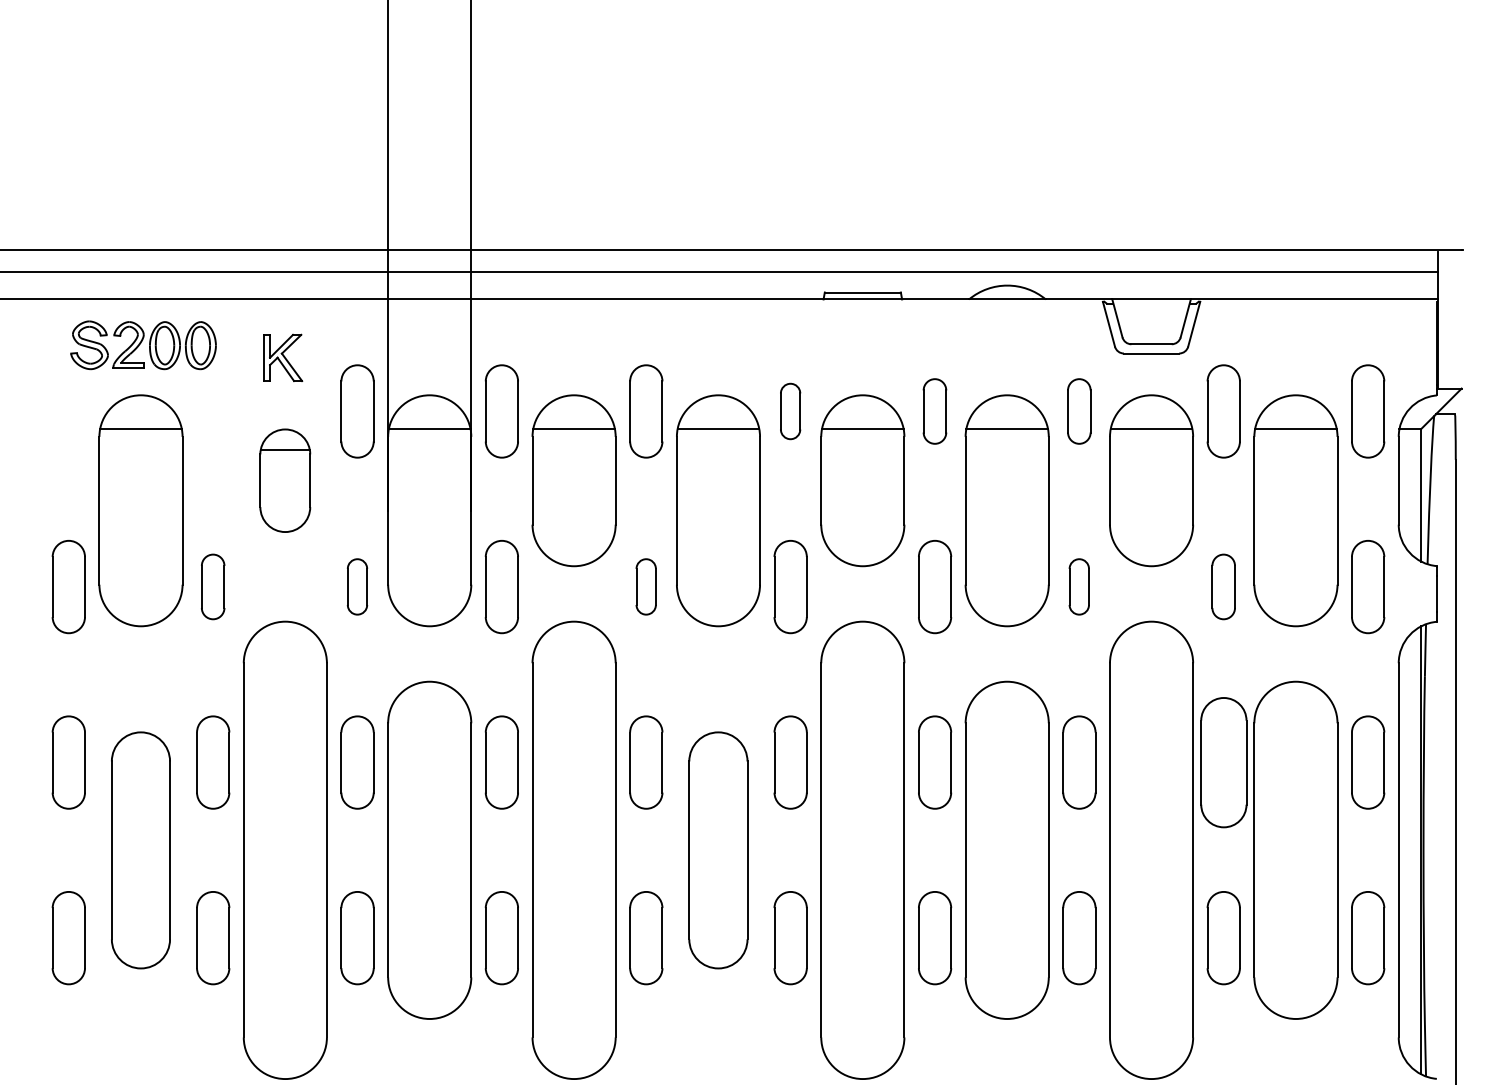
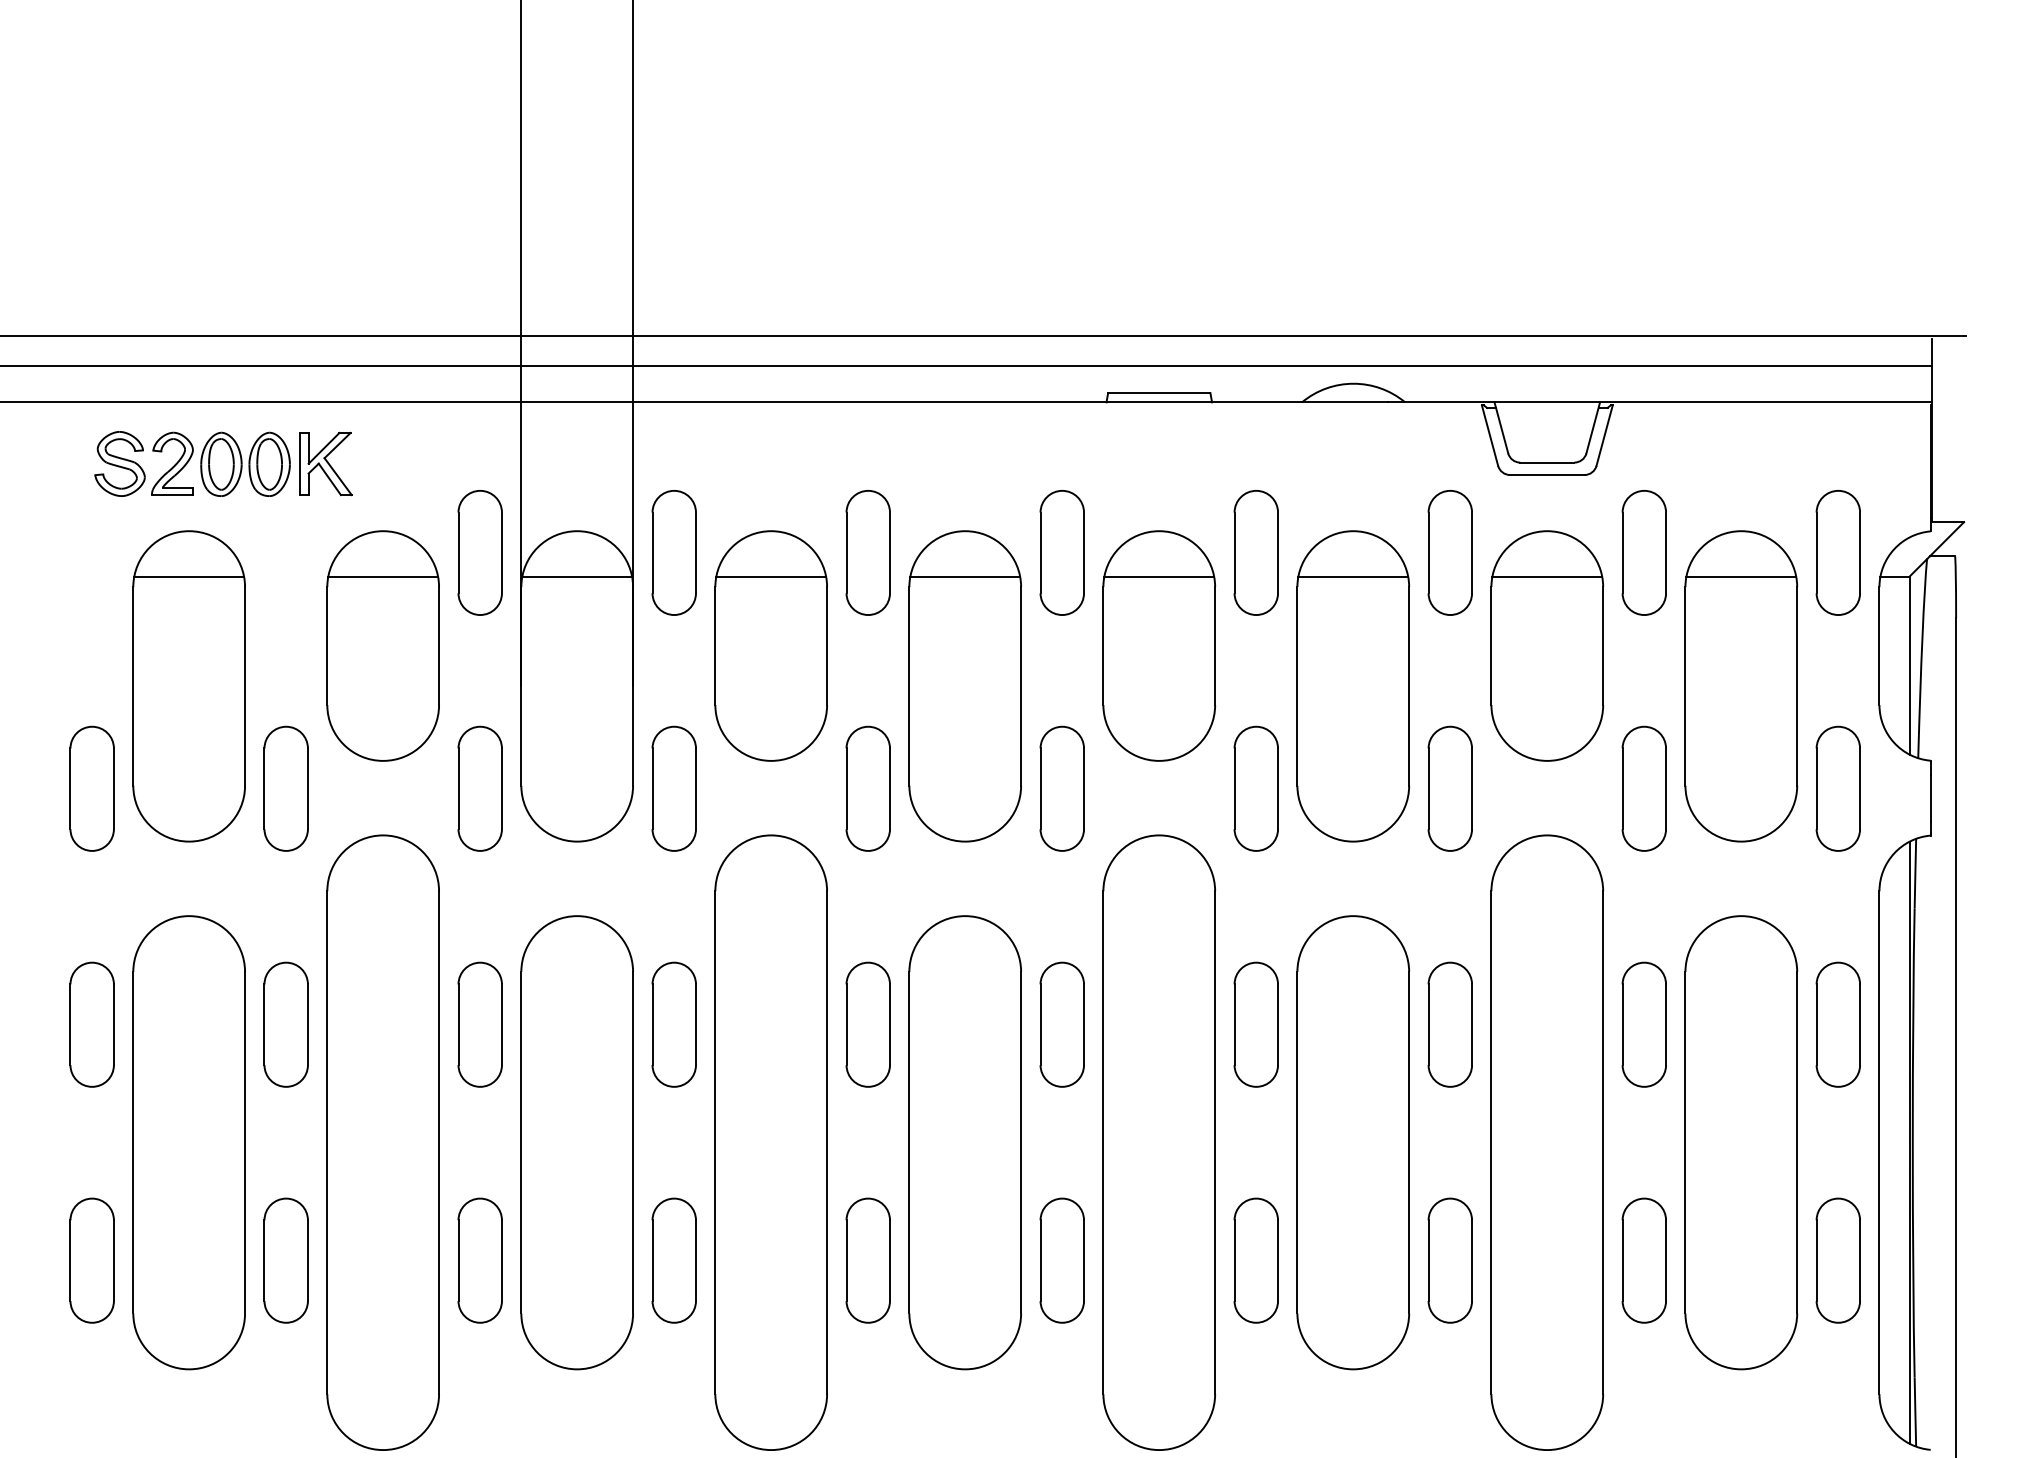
part: (282, 357) -> (325, 463), moved
part: (790, 411) -> (1061, 552), size x1.67
part: (934, 411) -> (1255, 552), size x1.43
part: (1078, 411) -> (1449, 552), size x1.43
part: (284, 480) -> (382, 645), size x1.67
part: (212, 586) -> (285, 788), size x1.43
part: (357, 586) -> (479, 788), size x1.67
part: (645, 586) -> (867, 788), size x1.67
part: (1078, 586) -> (1449, 788), size x1.67
part: (1223, 586) -> (1643, 788), size x1.43
part: (1223, 762) -> (1643, 1024), size x0.71
part: (140, 850) -> (188, 1142), size x1.43
part: (717, 850) -> (964, 1142), size x1.43

